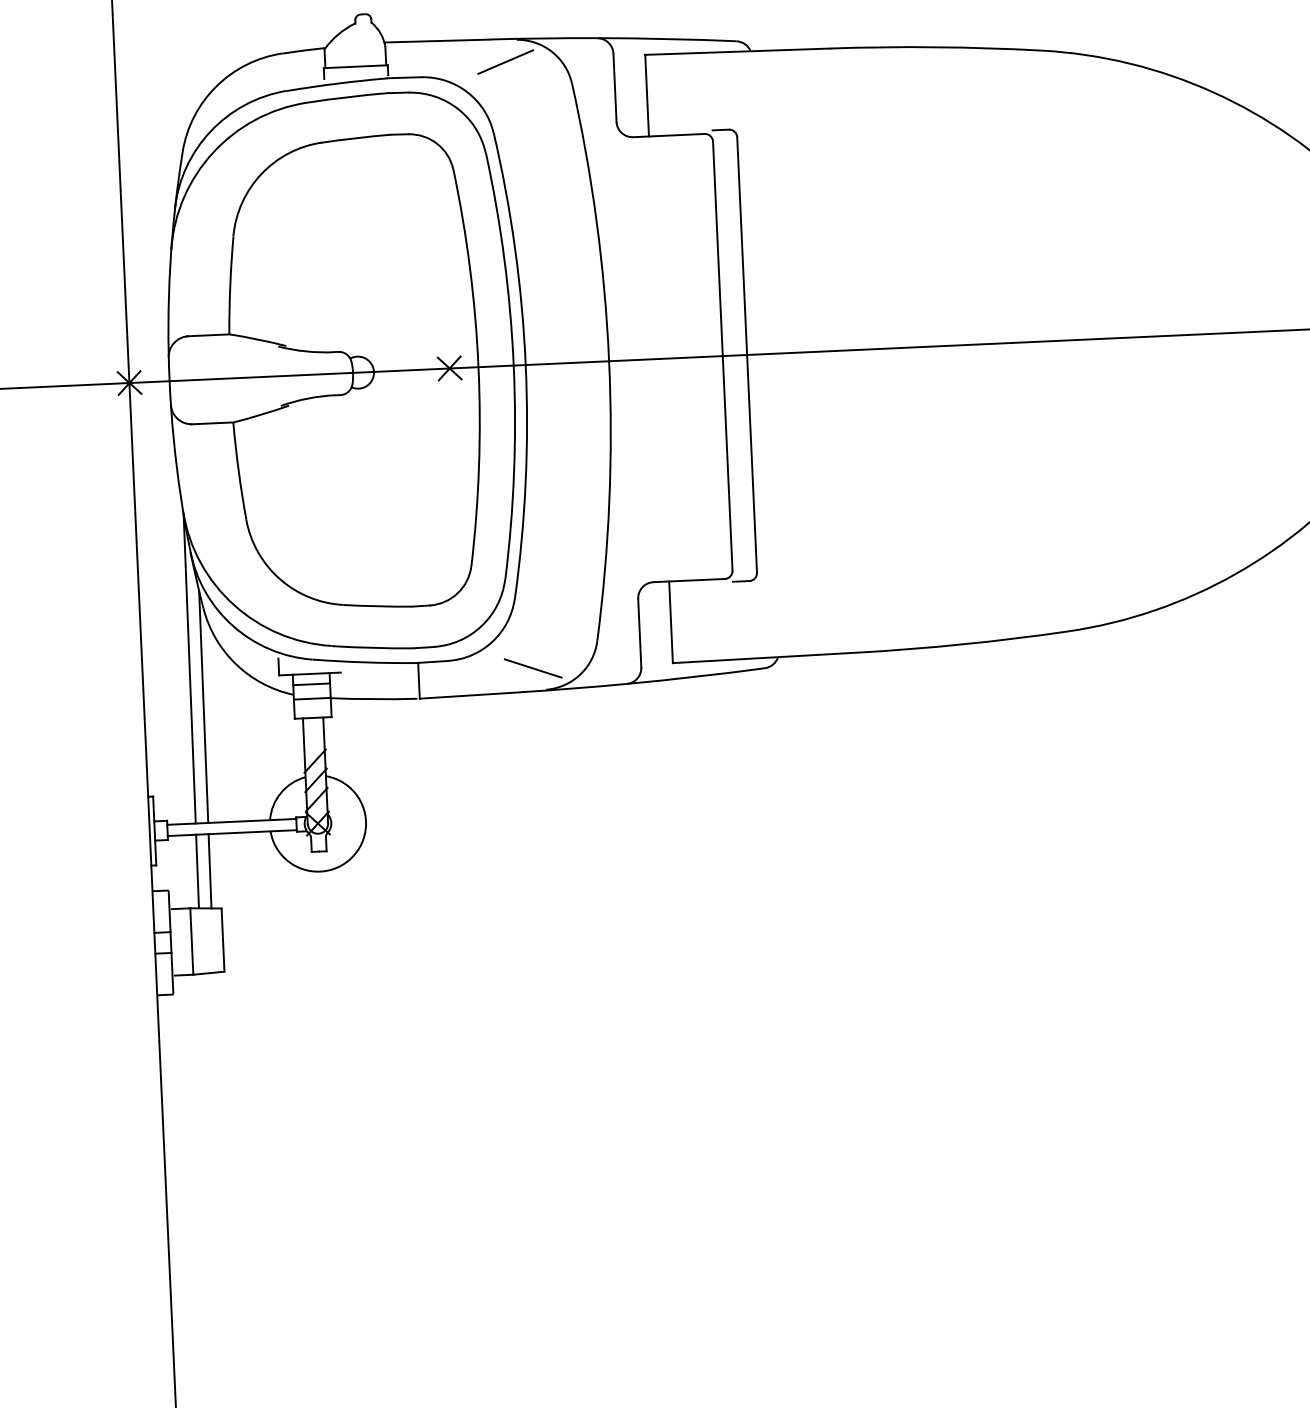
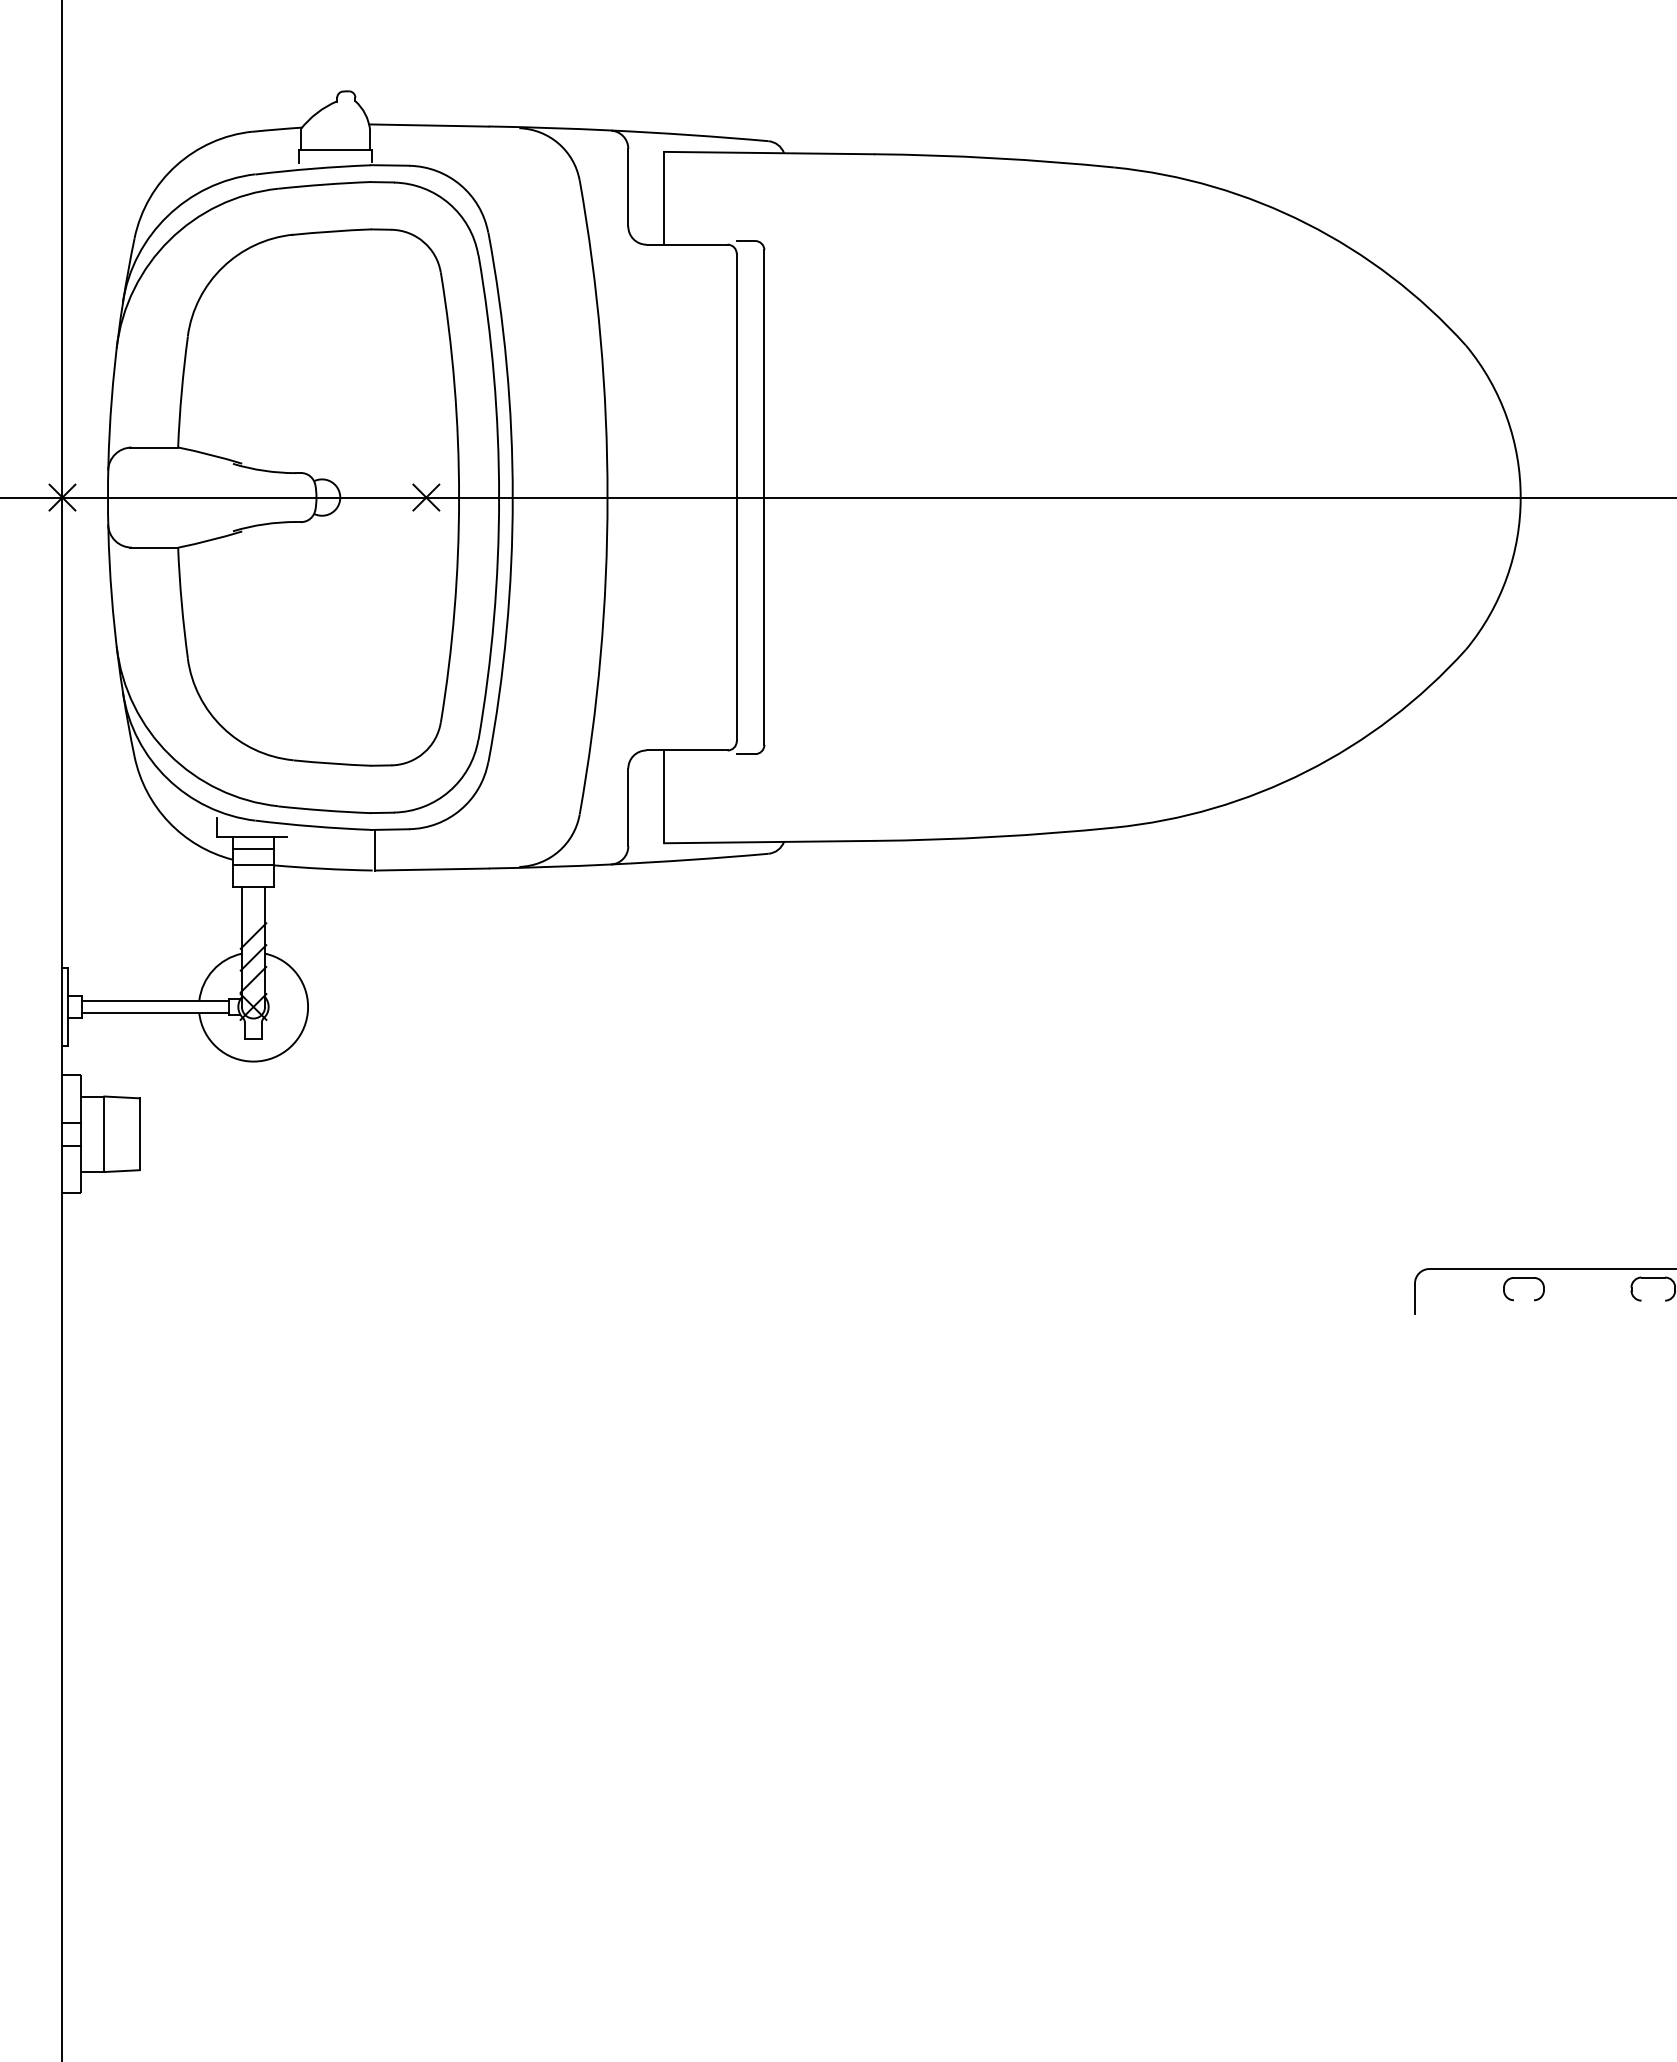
line: (505, 61) -> (505, 152), removed
line: (533, 668) -> (505, 842), removed
line: (189, 669) -> (115, 825), removed
line: (203, 706) -> (129, 868), removed
line: (197, 870) -> (114, 1054), removed
line: (209, 871) -> (128, 1055), removed

